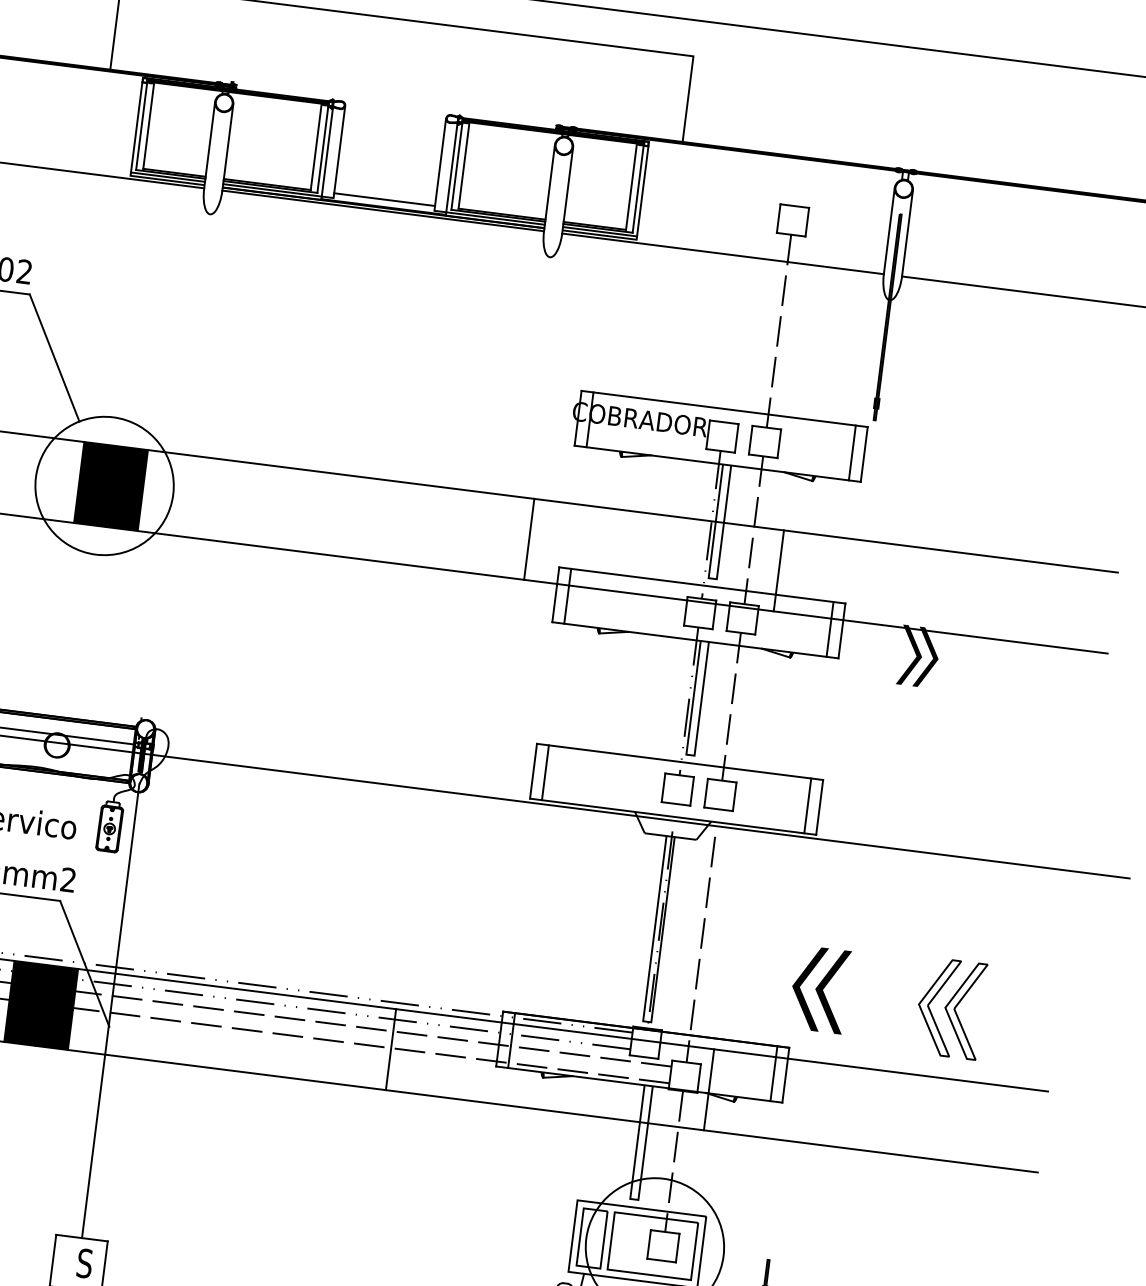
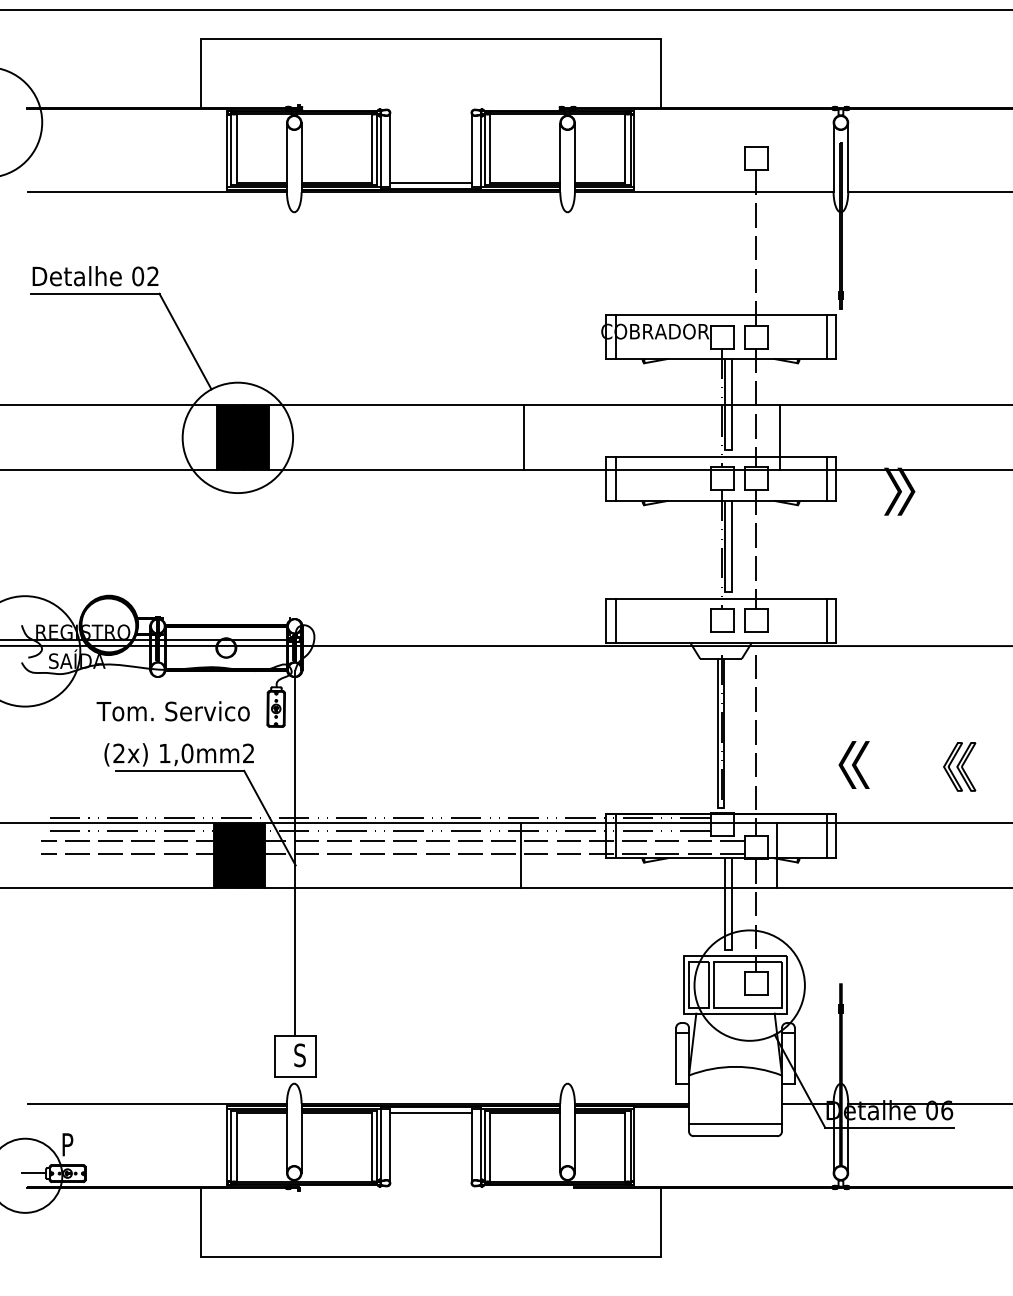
line: (529, 539) -> (524, 437), moved
part: (818, 988) -> (853, 764), size x0.71
part: (950, 1007) -> (959, 766), size x0.62

